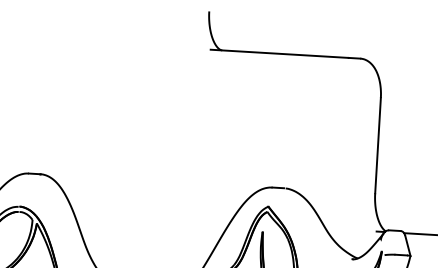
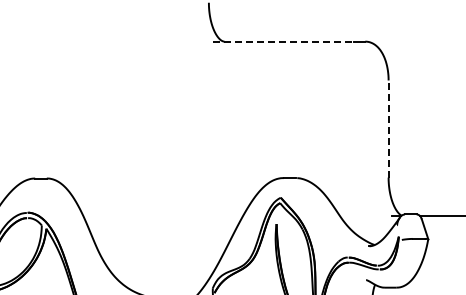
line: (280, 53) -> (283, 41), solid -> dashed
line: (377, 146) -> (388, 129), solid -> dashed

